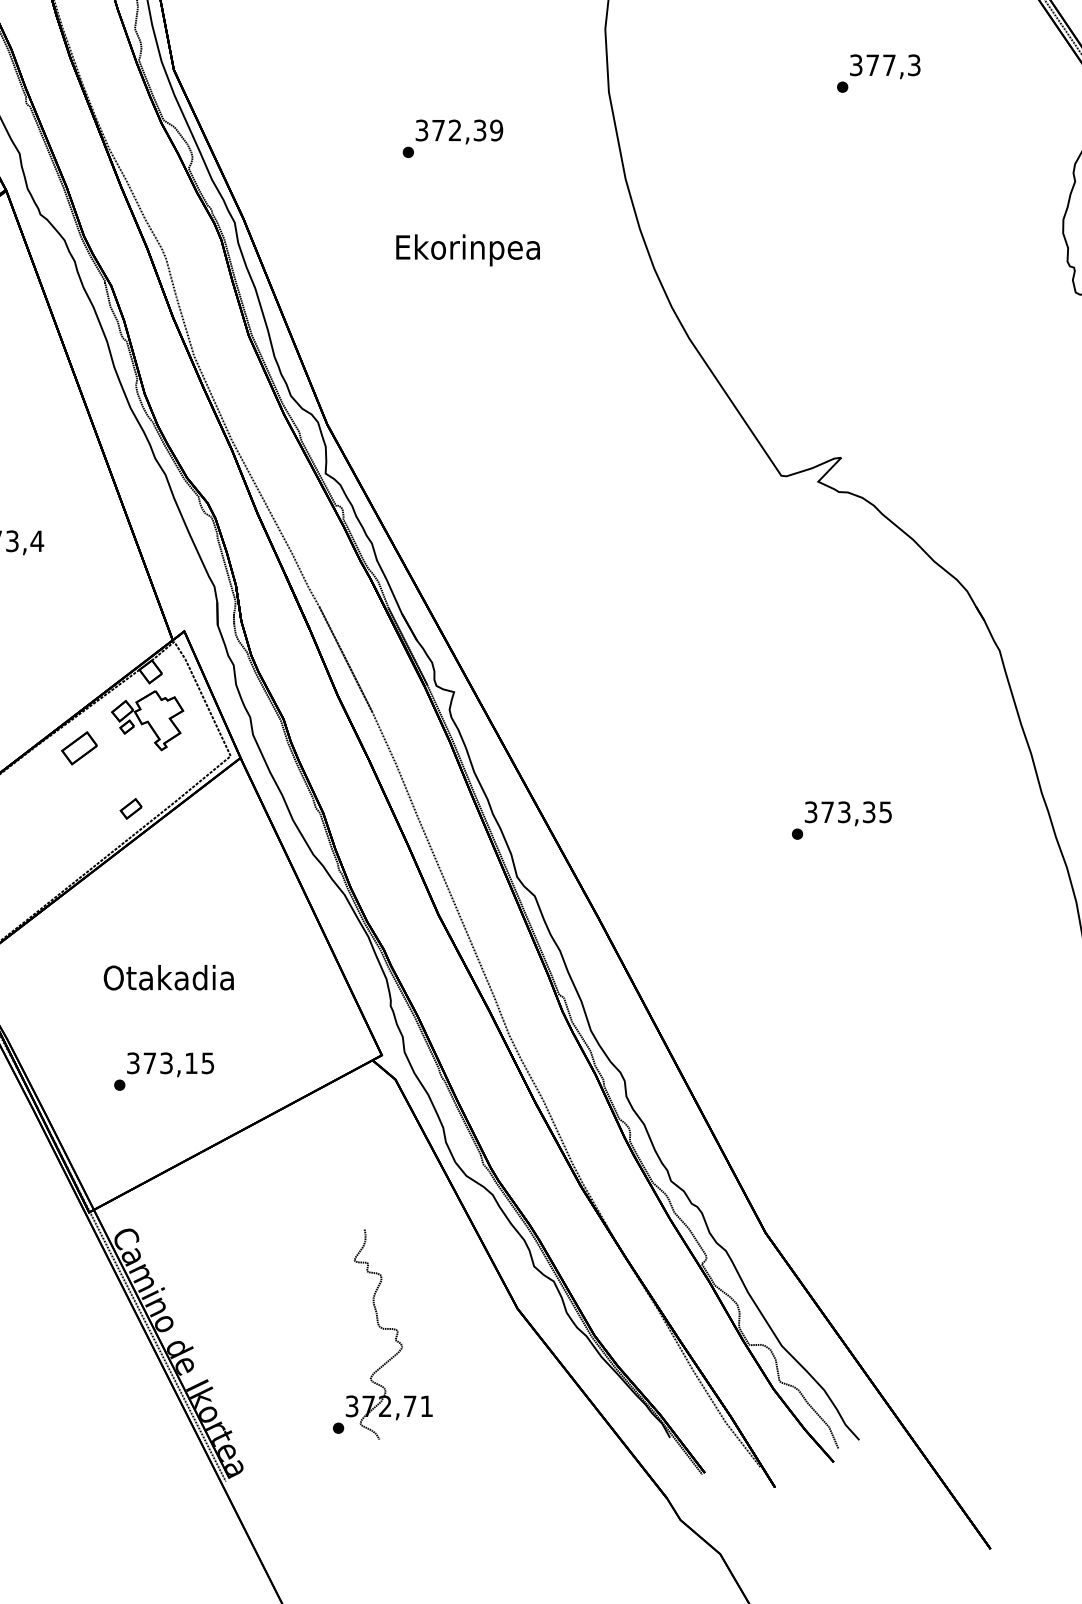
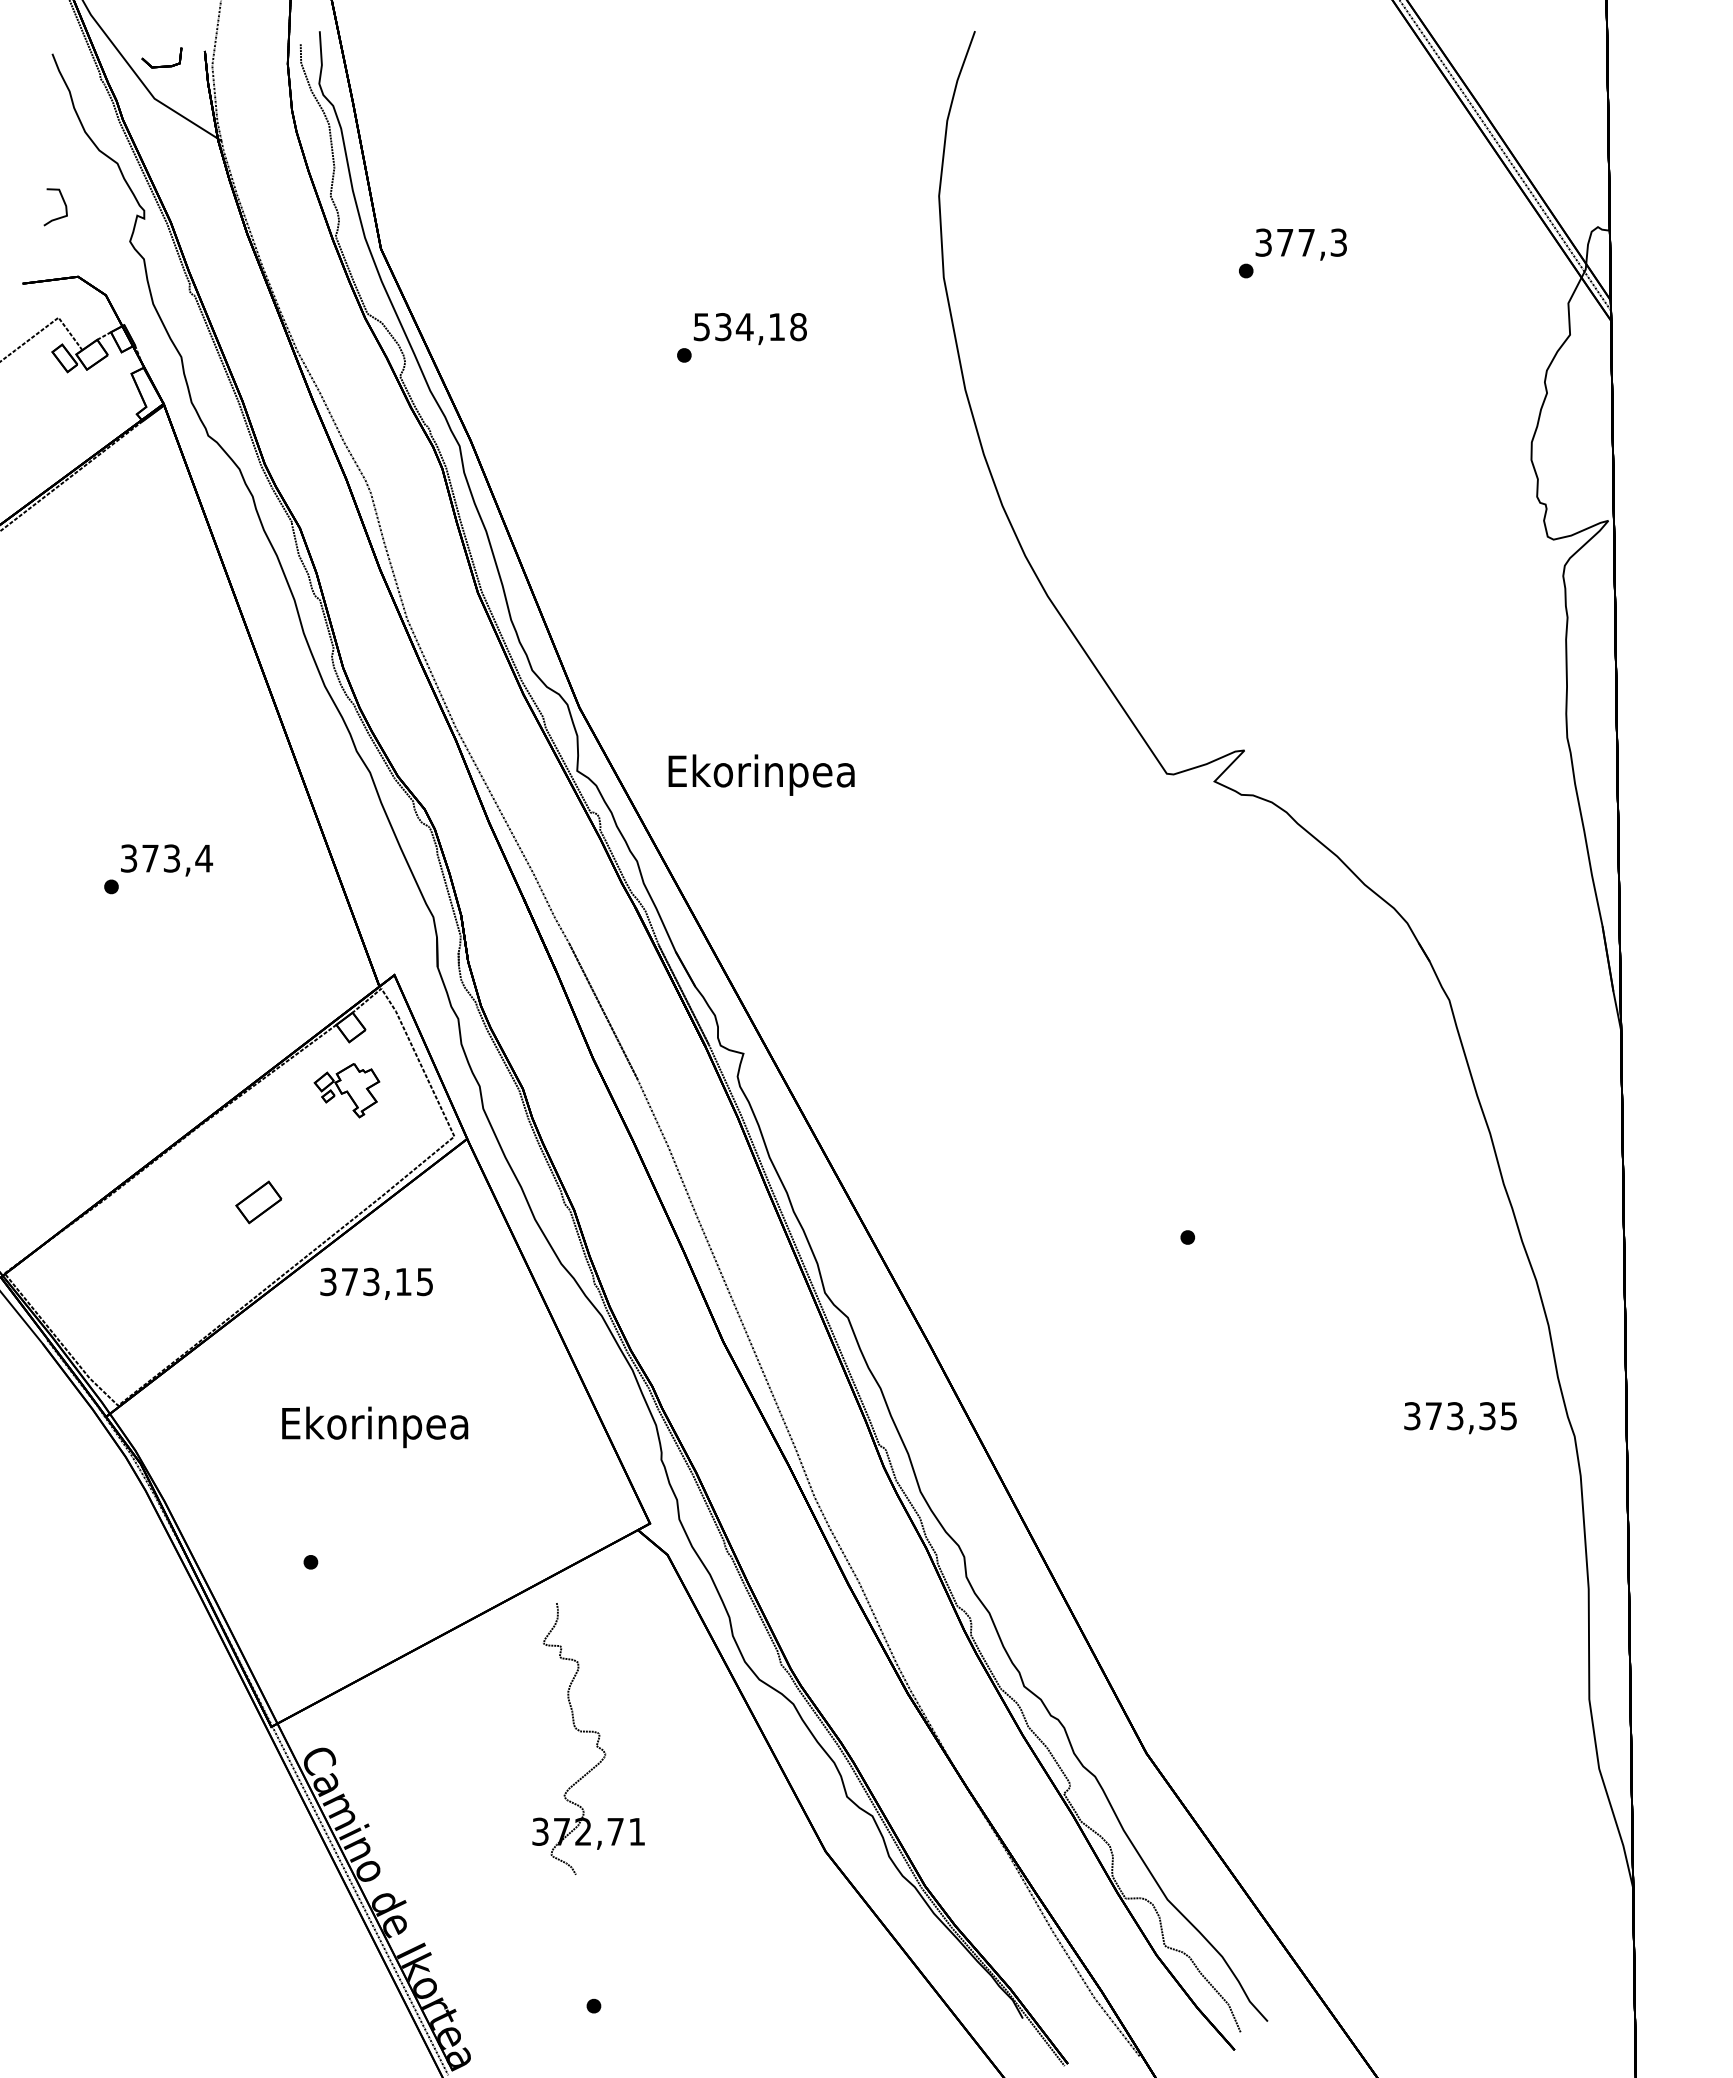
text: (459, 130) -> (750, 327), 372,39 -> 534,18
text: (468, 249) -> (761, 774), moved
part: (147, 720) -> (346, 1090), size x0.7
part: (79, 748) -> (258, 1202), moved
part: (131, 808) -> (325, 1204), removed
text: (848, 814) -> (1460, 1418), moved
text: (169, 981) -> (375, 1427), Otakadia -> Ekorinpea
text: (170, 1064) -> (376, 1283), moved
part: (388, 1329) -> (587, 1732), moved

